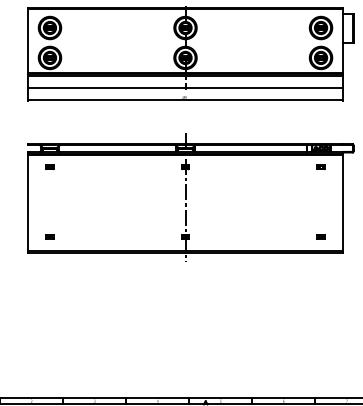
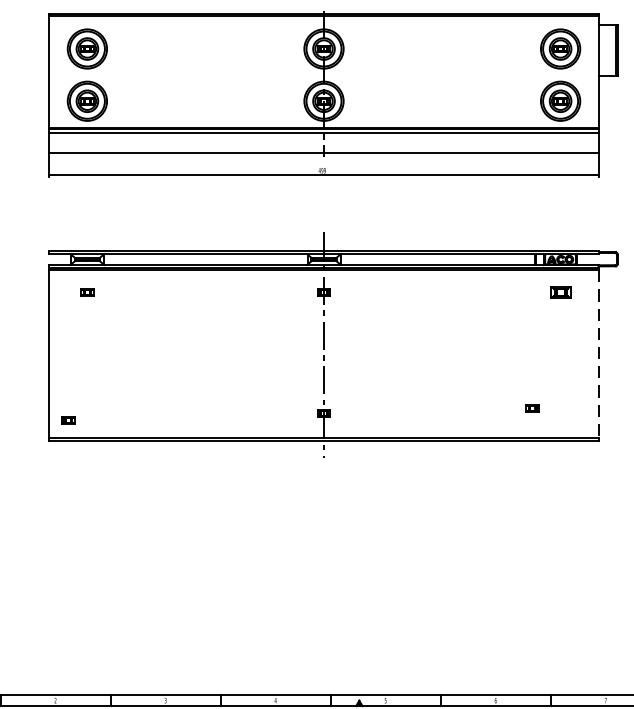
part: (320, 167) -> (559, 292), size x1.6
line: (342, 202) -> (598, 353), solid -> dashed
part: (49, 236) -> (67, 419), moved
part: (320, 236) -> (531, 407), moved

